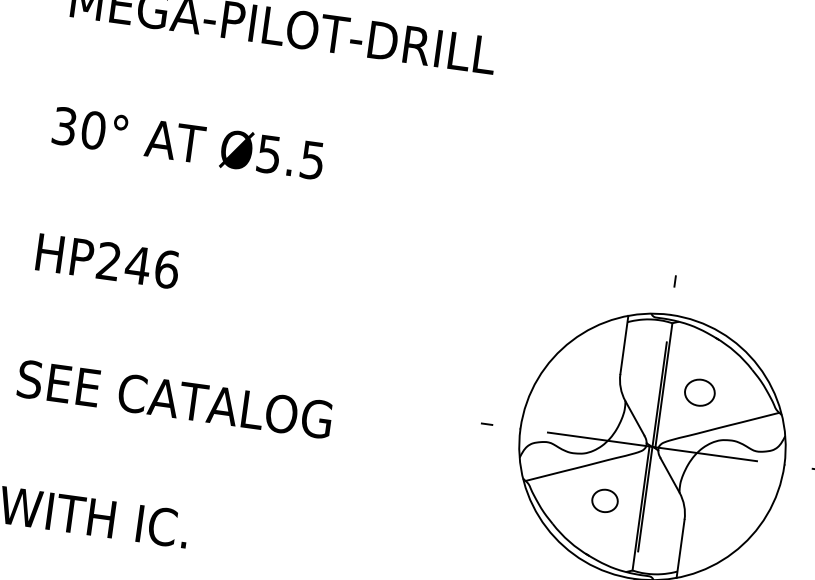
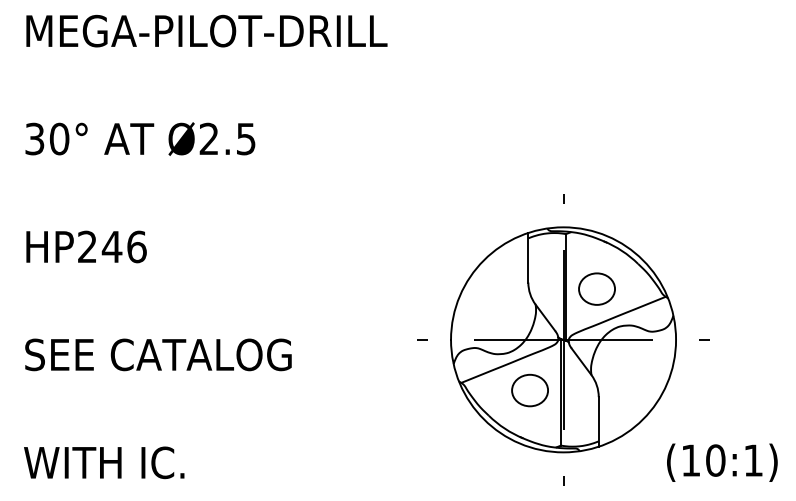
text: (268, 153) -> (208, 138), Ø5.5 -> Ø2.5
part: (699, 391) -> (596, 288), size x1.43
part: (604, 500) -> (529, 390), size x1.67

